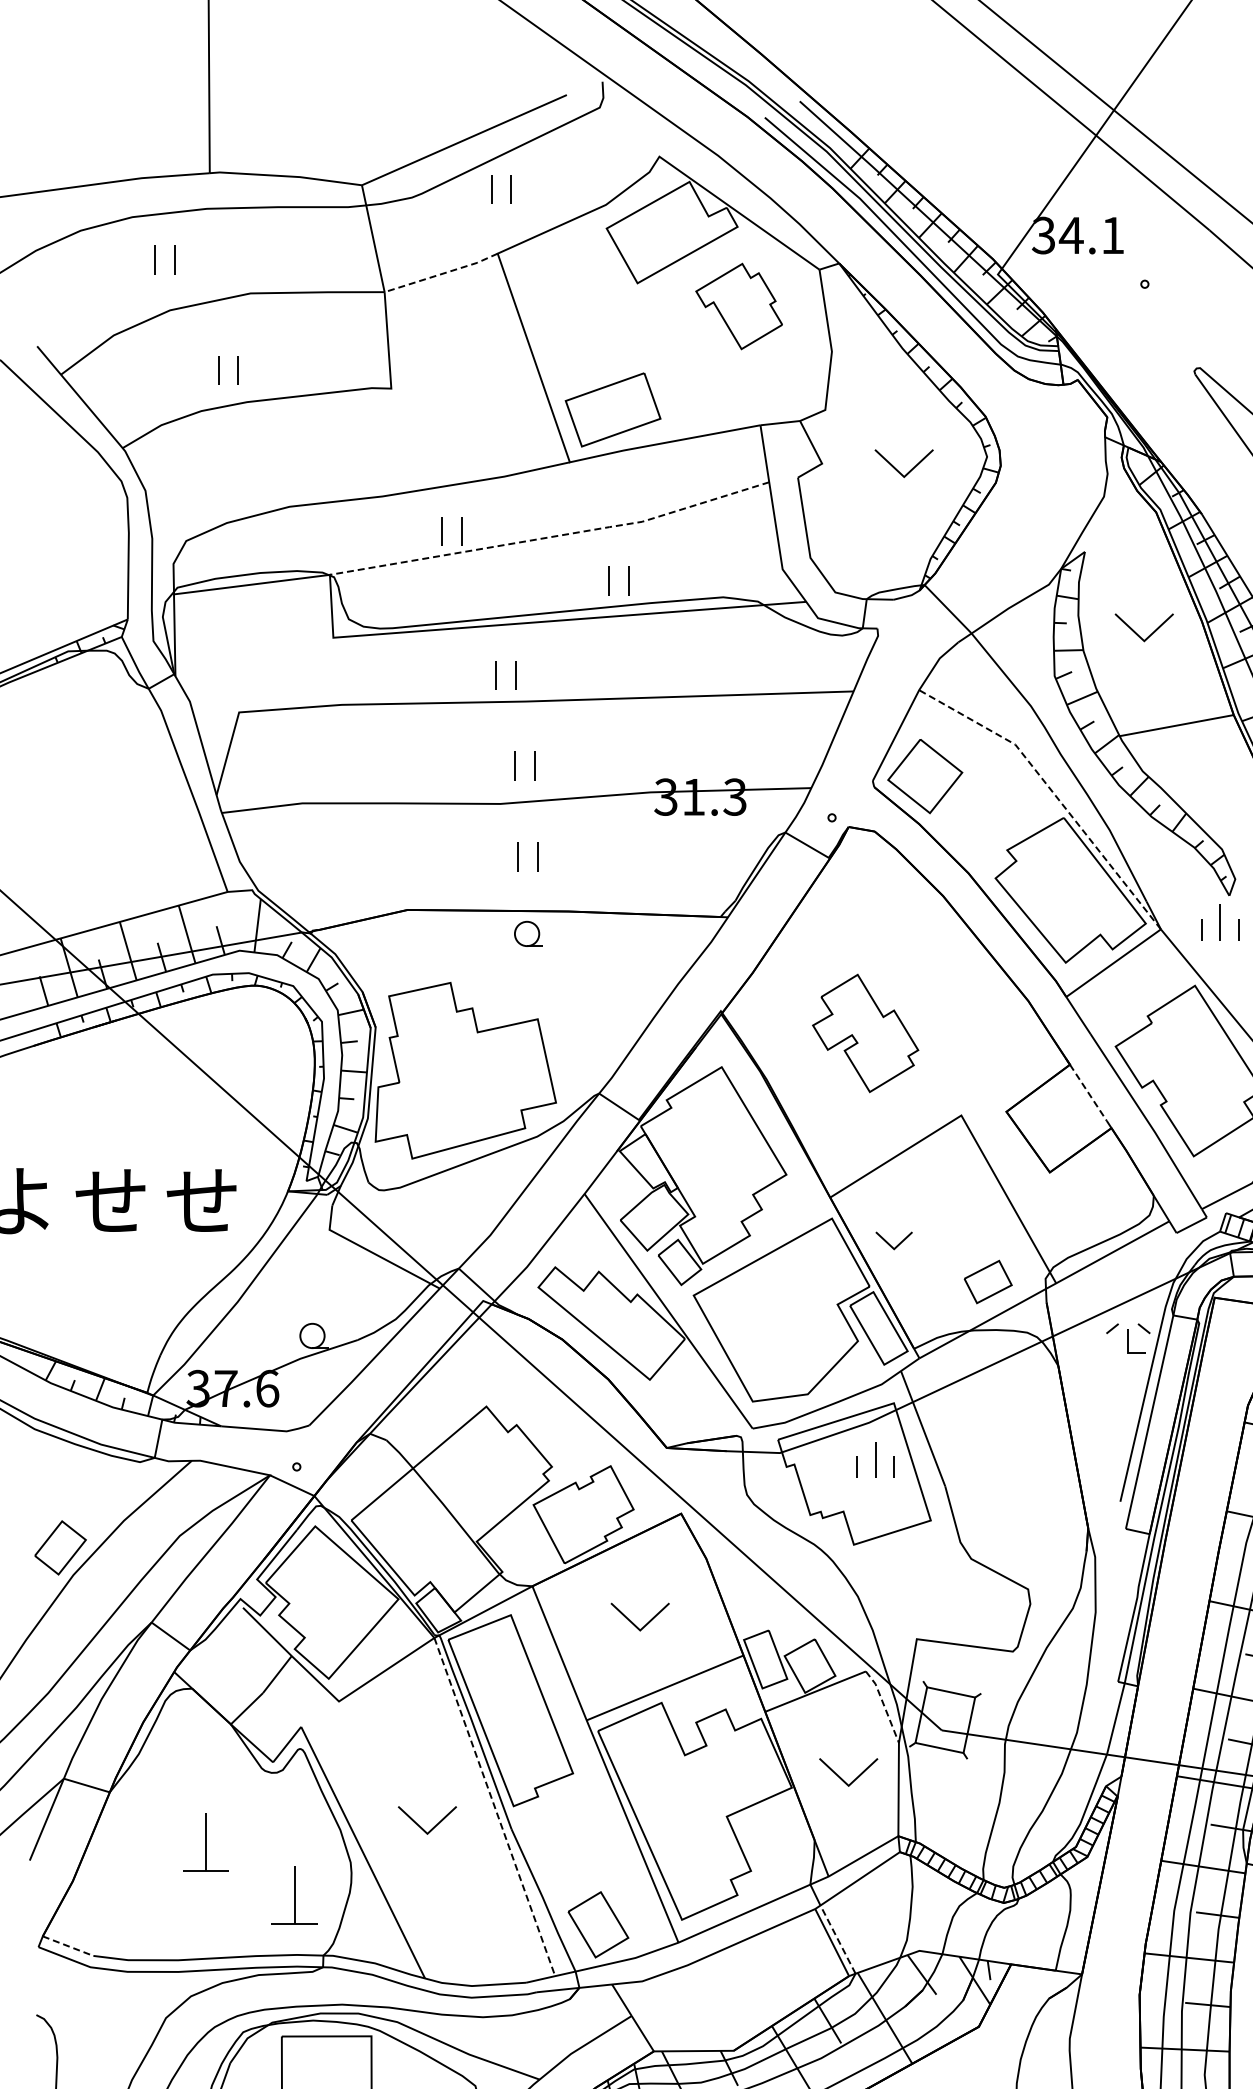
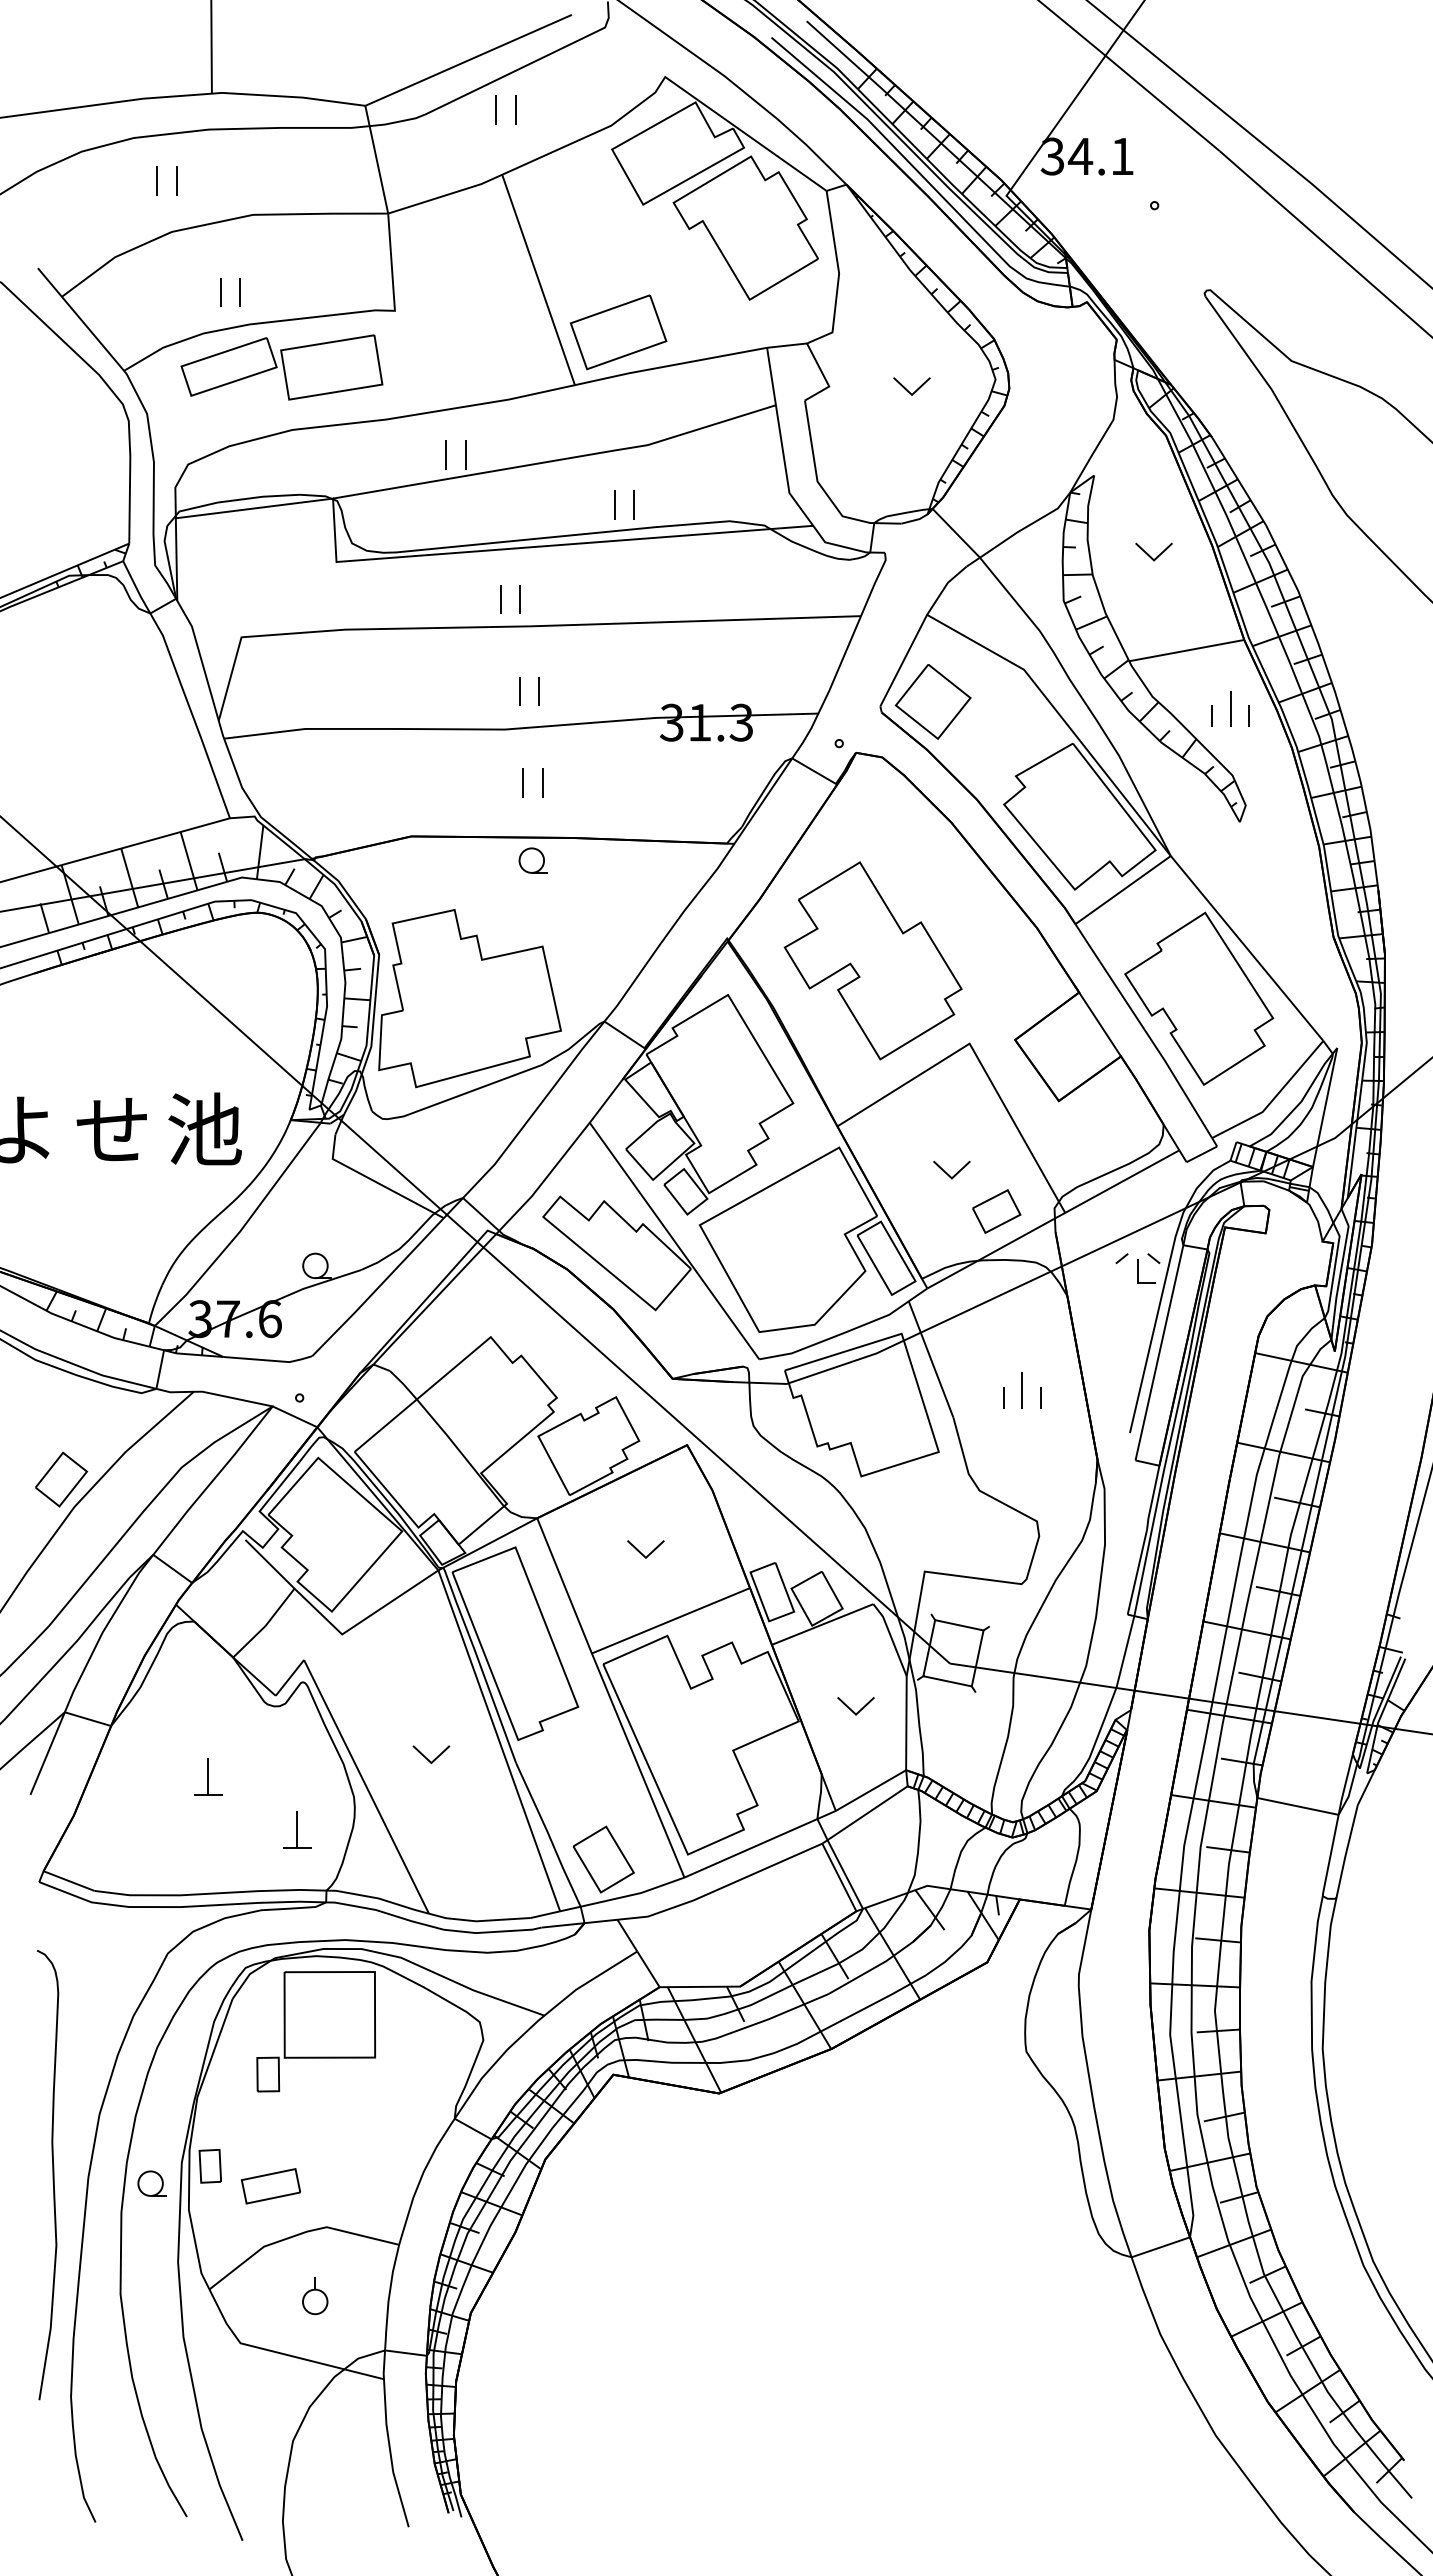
line: (442, 274) -> (446, 195), dashed -> solid
part: (739, 305) -> (745, 227), size x1.67
part: (278, 444) -> (281, 367), added
part: (903, 463) -> (911, 386), size x0.62
line: (552, 537) -> (557, 460), dashed -> solid
part: (1143, 627) -> (1153, 551), size x0.62
line: (1053, 792) -> (1062, 718), dashed -> solid
part: (1220, 921) -> (1230, 708), moved
part: (865, 1033) -> (872, 960), size x1.67
line: (1088, 1092) -> (1097, 1020), dashed -> solid
text: (202, 1199) -> (204, 1128), せ -> 池
part: (893, 1240) -> (951, 1169), moved
part: (875, 1459) -> (1022, 1390), moved
part: (639, 1617) -> (645, 1549), size x0.62
line: (883, 1706) -> (891, 1639), dashed -> solid
part: (848, 1772) -> (855, 1706), size x0.62
line: (495, 1806) -> (499, 1740), dashed -> solid
part: (427, 1820) -> (431, 1754), size x0.62
part: (206, 1842) -> (208, 1776), size x0.62
part: (294, 1894) -> (297, 1829), size x0.62
line: (838, 1939) -> (845, 1874), dashed -> solid
line: (68, 1946) -> (69, 1881), dashed -> solid

